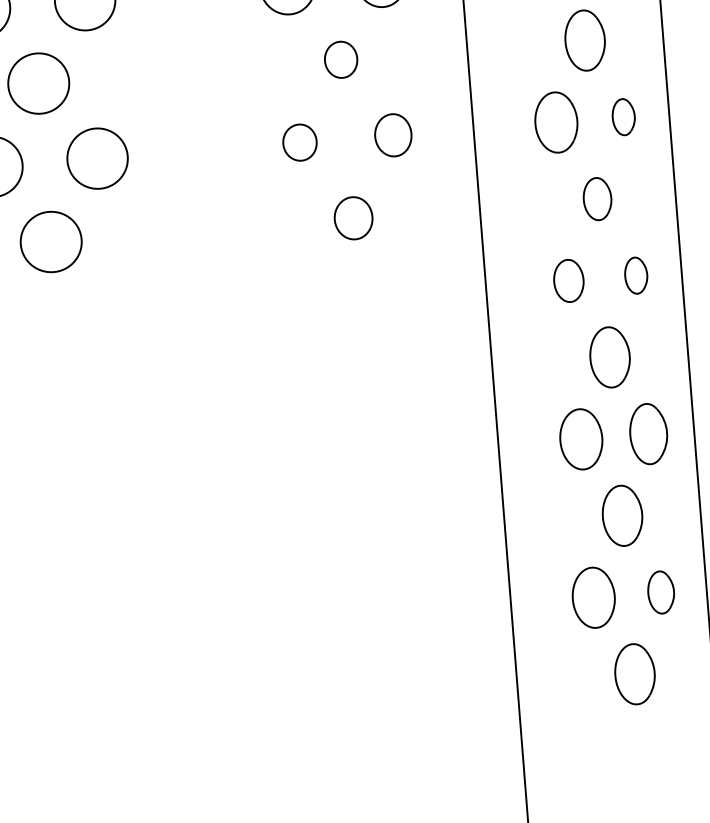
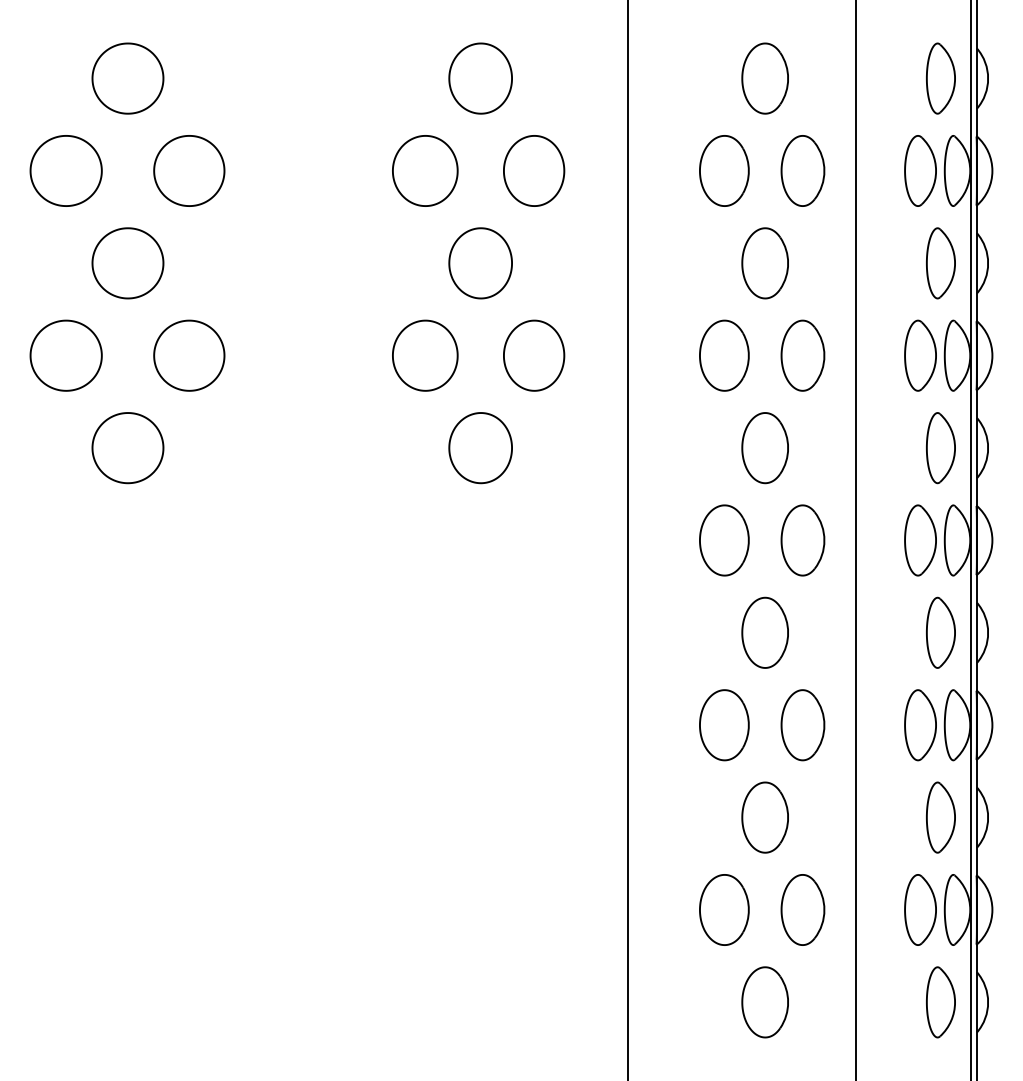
part: (341, 59) -> (480, 263), size x1.67
part: (623, 117) -> (802, 355), size x1.67
part: (393, 135) -> (534, 355), size x1.43
part: (300, 142) -> (425, 355), size x1.67
part: (597, 199) -> (764, 448), size x1.43
part: (353, 218) -> (480, 448), size x1.43
part: (635, 275) -> (802, 540), size x1.67
part: (568, 280) -> (724, 540), size x1.43
part: (660, 592) -> (802, 909), size x1.43

